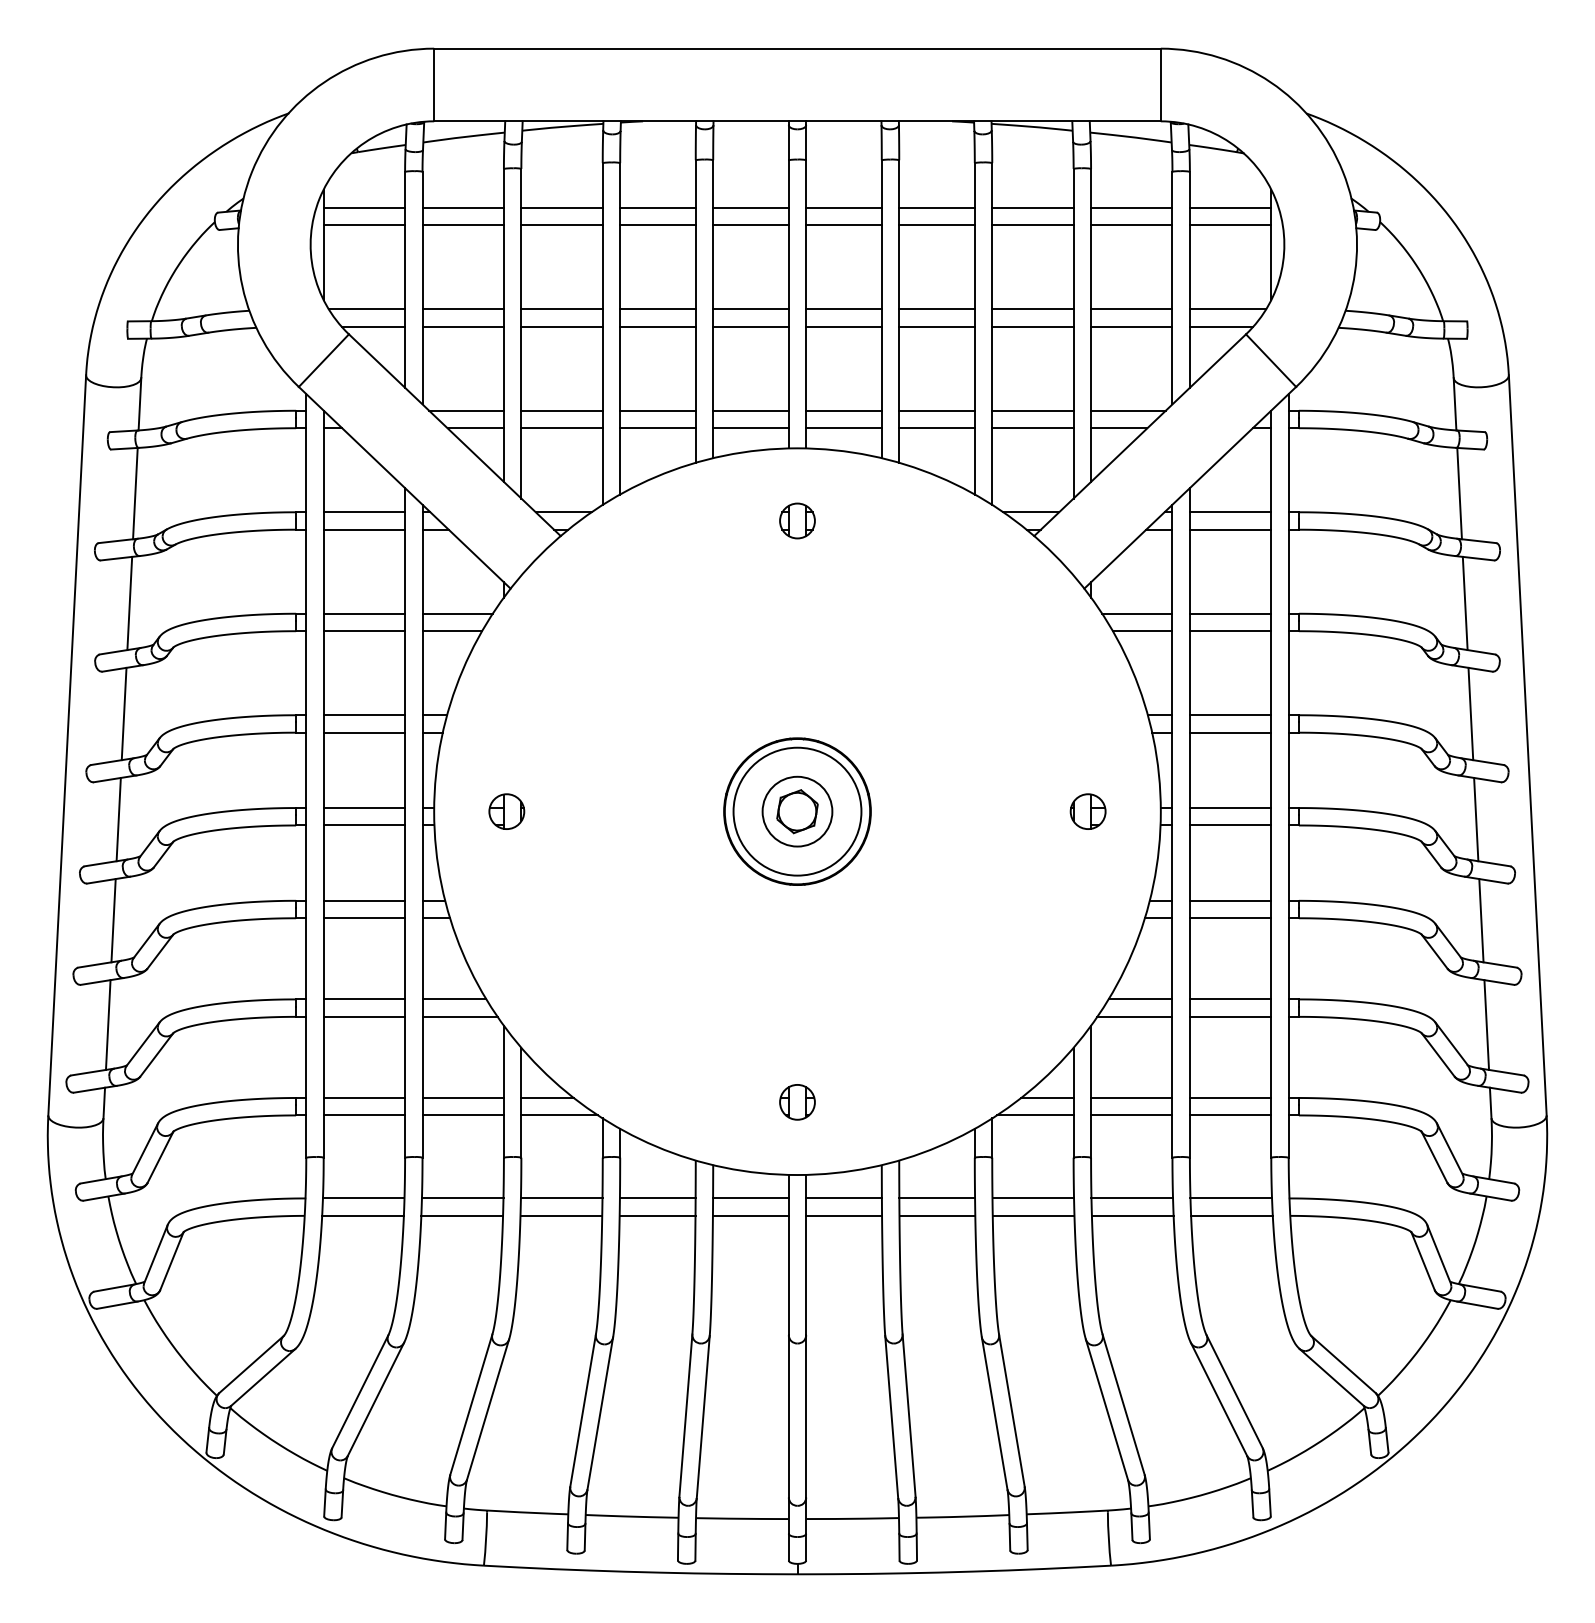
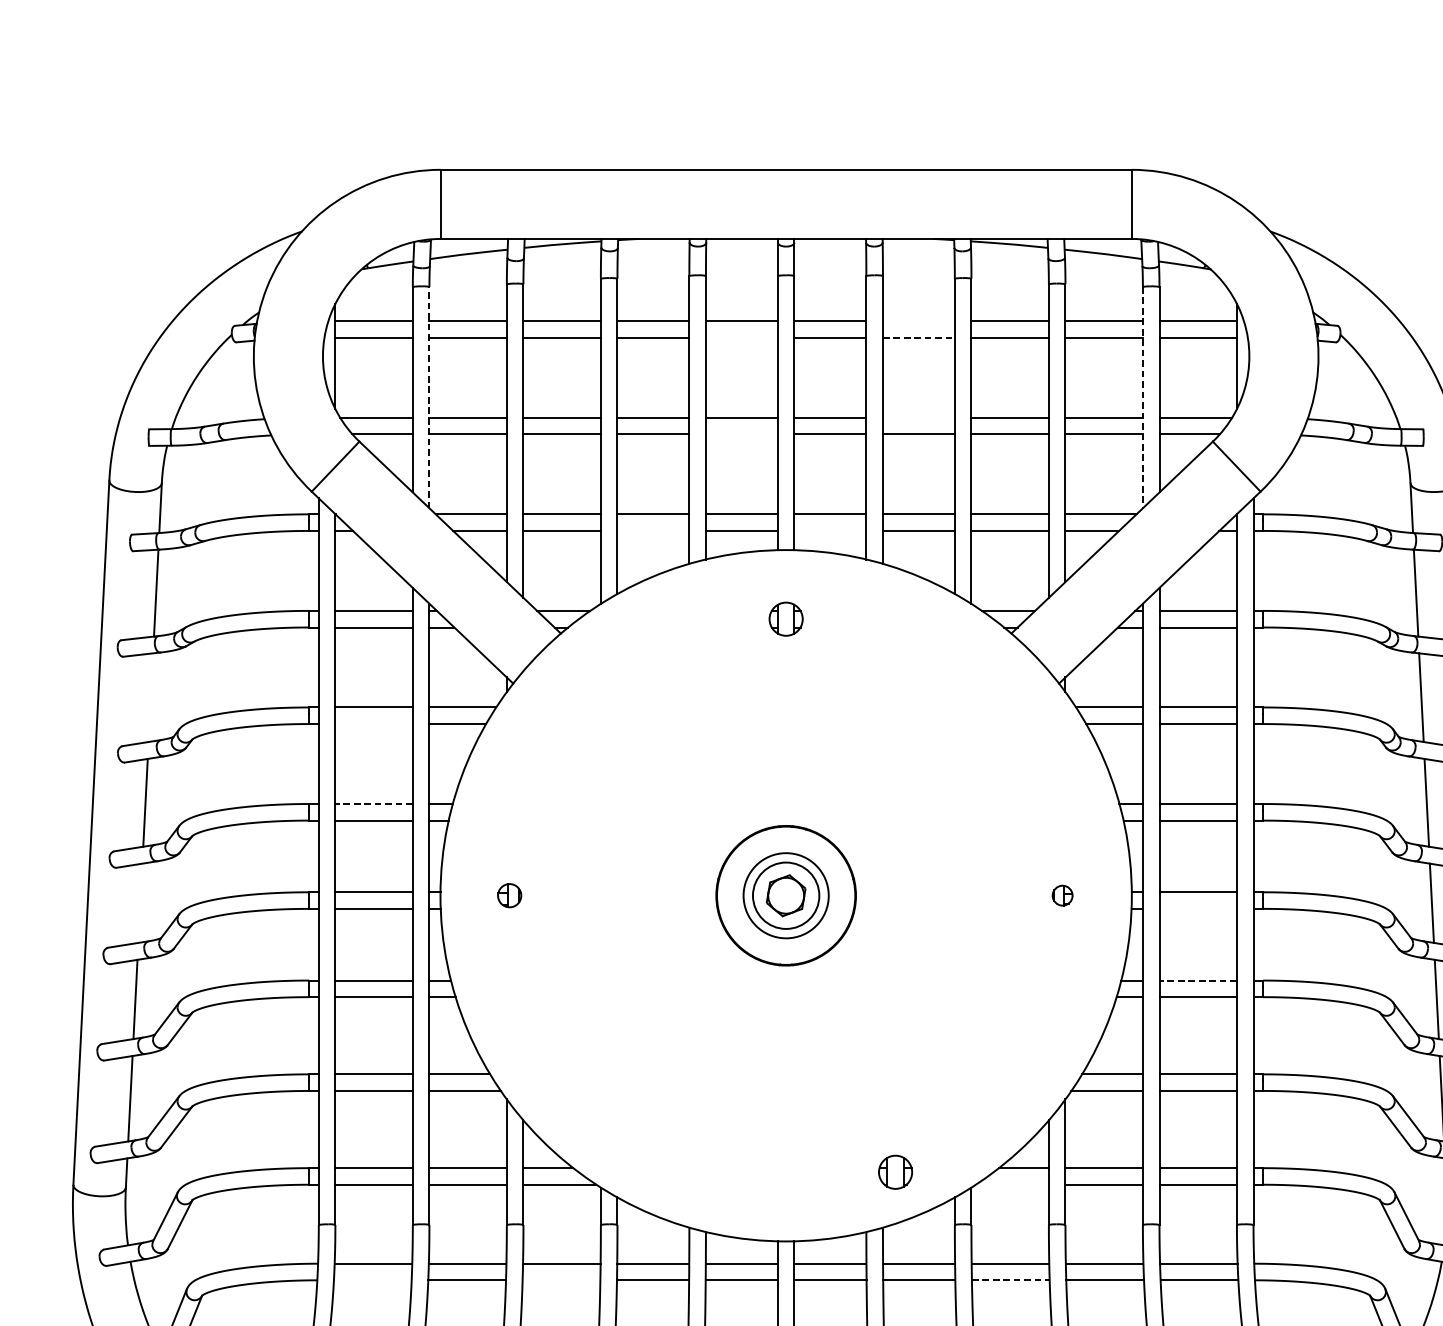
line: (936, 207) -> (918, 320), removed
line: (750, 225) -> (741, 338), removed
line: (937, 225) -> (919, 338), solid -> dashed
line: (422, 287) -> (429, 397), solid -> dashed
line: (1172, 288) -> (1142, 398), solid -> dashed
line: (936, 309) -> (918, 417), removed
line: (750, 326) -> (741, 434), removed
line: (657, 428) -> (652, 531), removed
line: (843, 428) -> (829, 531), removed
line: (129, 603) -> (150, 697), removed
line: (364, 631) -> (374, 724), removed
line: (364, 715) -> (374, 804), solid -> dashed
part: (506, 811) -> (509, 895), size x0.7
circle: (797, 811) -> (786, 895), size x0.7
part: (1087, 811) -> (1062, 895), size x0.6
line: (118, 819) -> (140, 903), removed
line: (1230, 825) -> (1198, 908), removed
line: (1230, 900) -> (1198, 980), solid -> dashed
part: (797, 1102) -> (895, 1172), moved
line: (1034, 1115) -> (1011, 1184), removed
line: (362, 1215) -> (372, 1279), removed
line: (561, 1215) -> (561, 1279), removed
line: (1033, 1215) -> (1010, 1279), solid -> dashed

